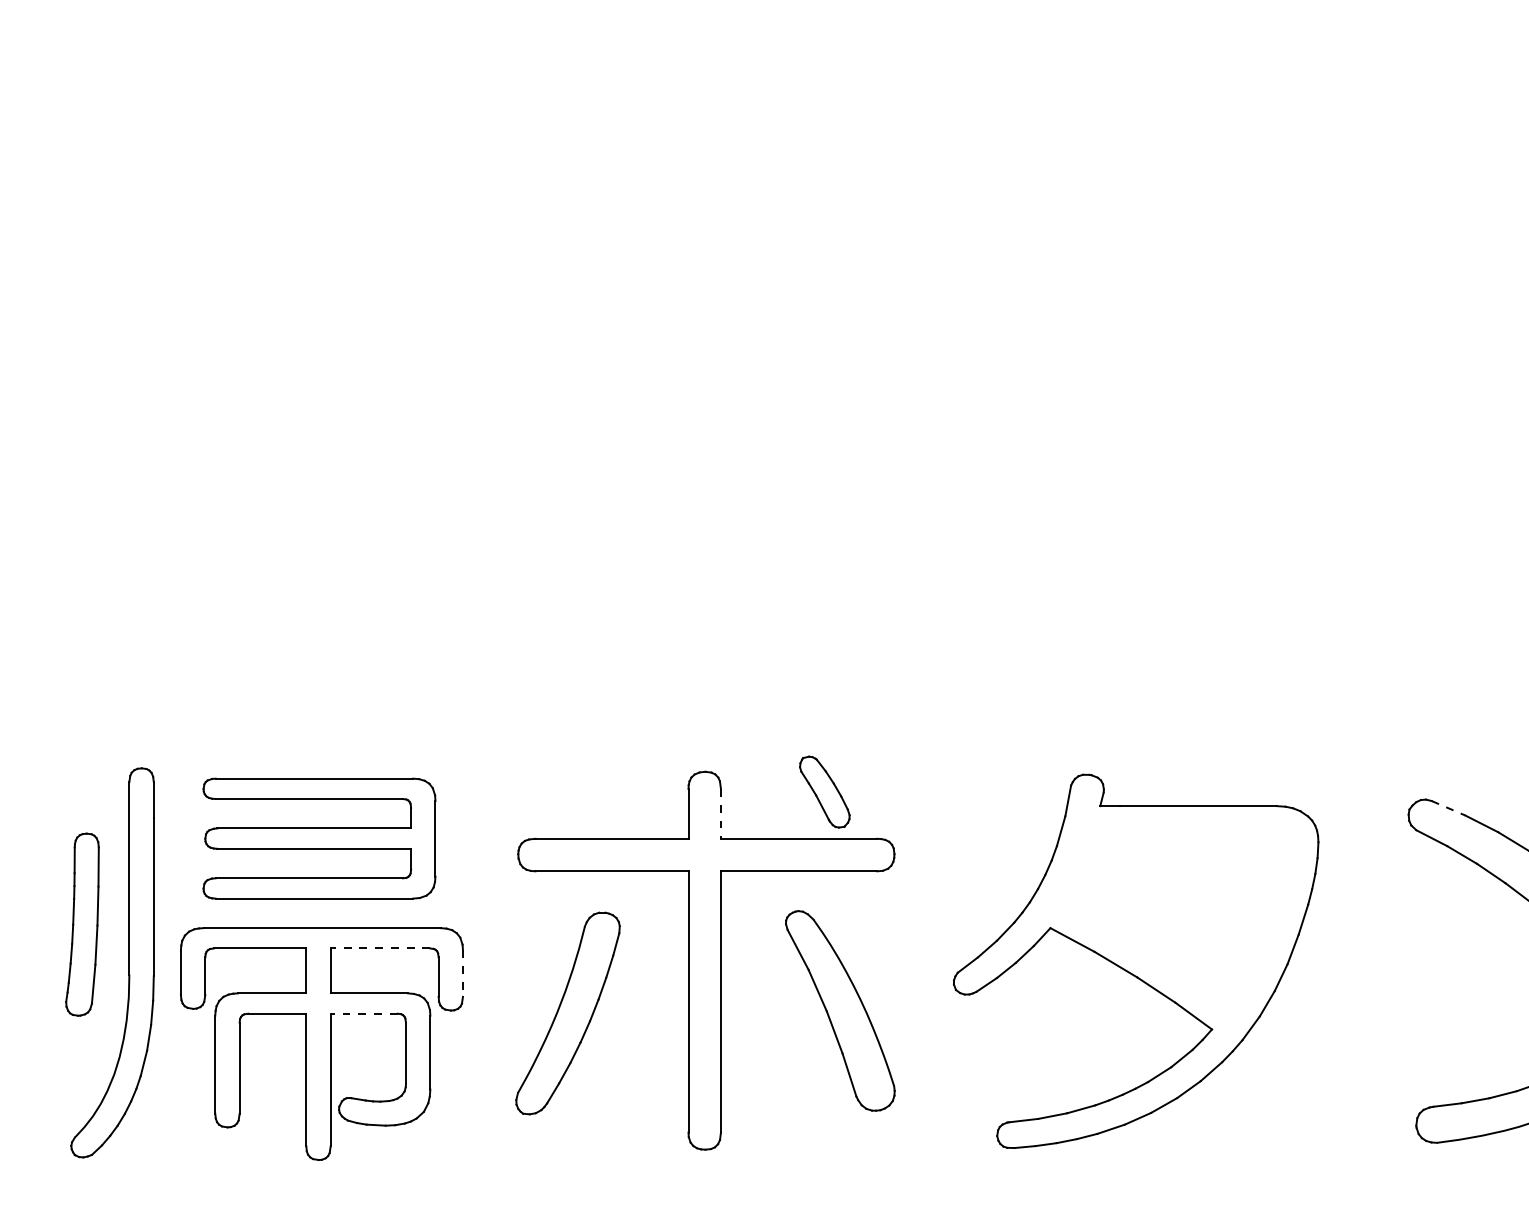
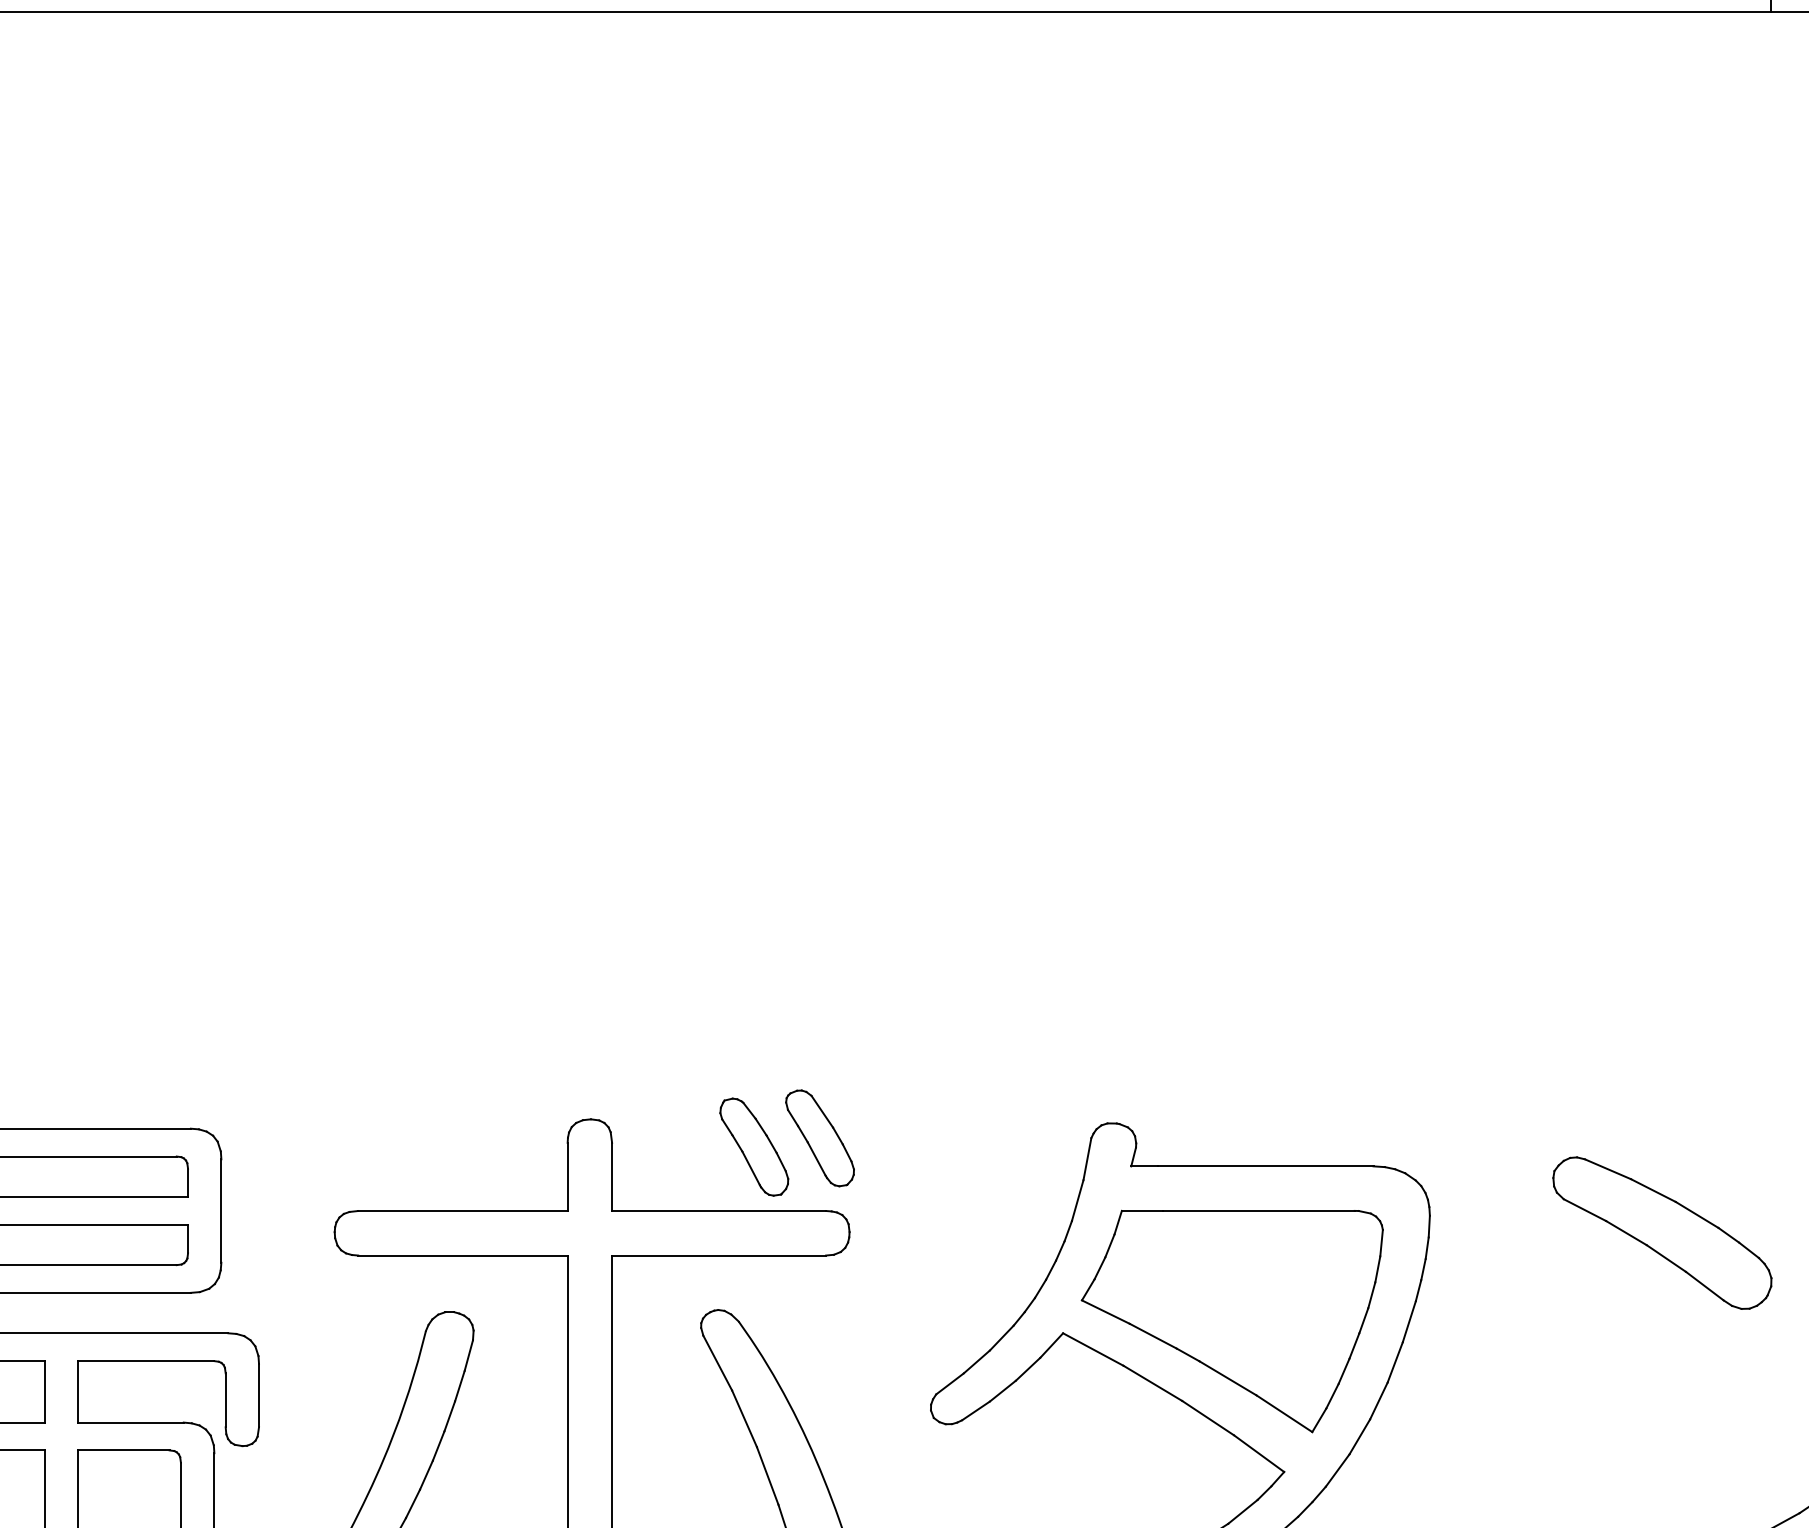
part: (872, 785) -> (819, 1138), added
line: (1449, 808) -> (1609, 1169), dashed -> solid
line: (720, 813) -> (611, 1176), dashed -> solid
part: (1174, 919) -> (1232, 1321), added
line: (380, 948) -> (146, 1361), dashed -> solid
line: (462, 974) -> (258, 1396), dashed -> solid
line: (363, 1013) -> (122, 1450), dashed -> solid

